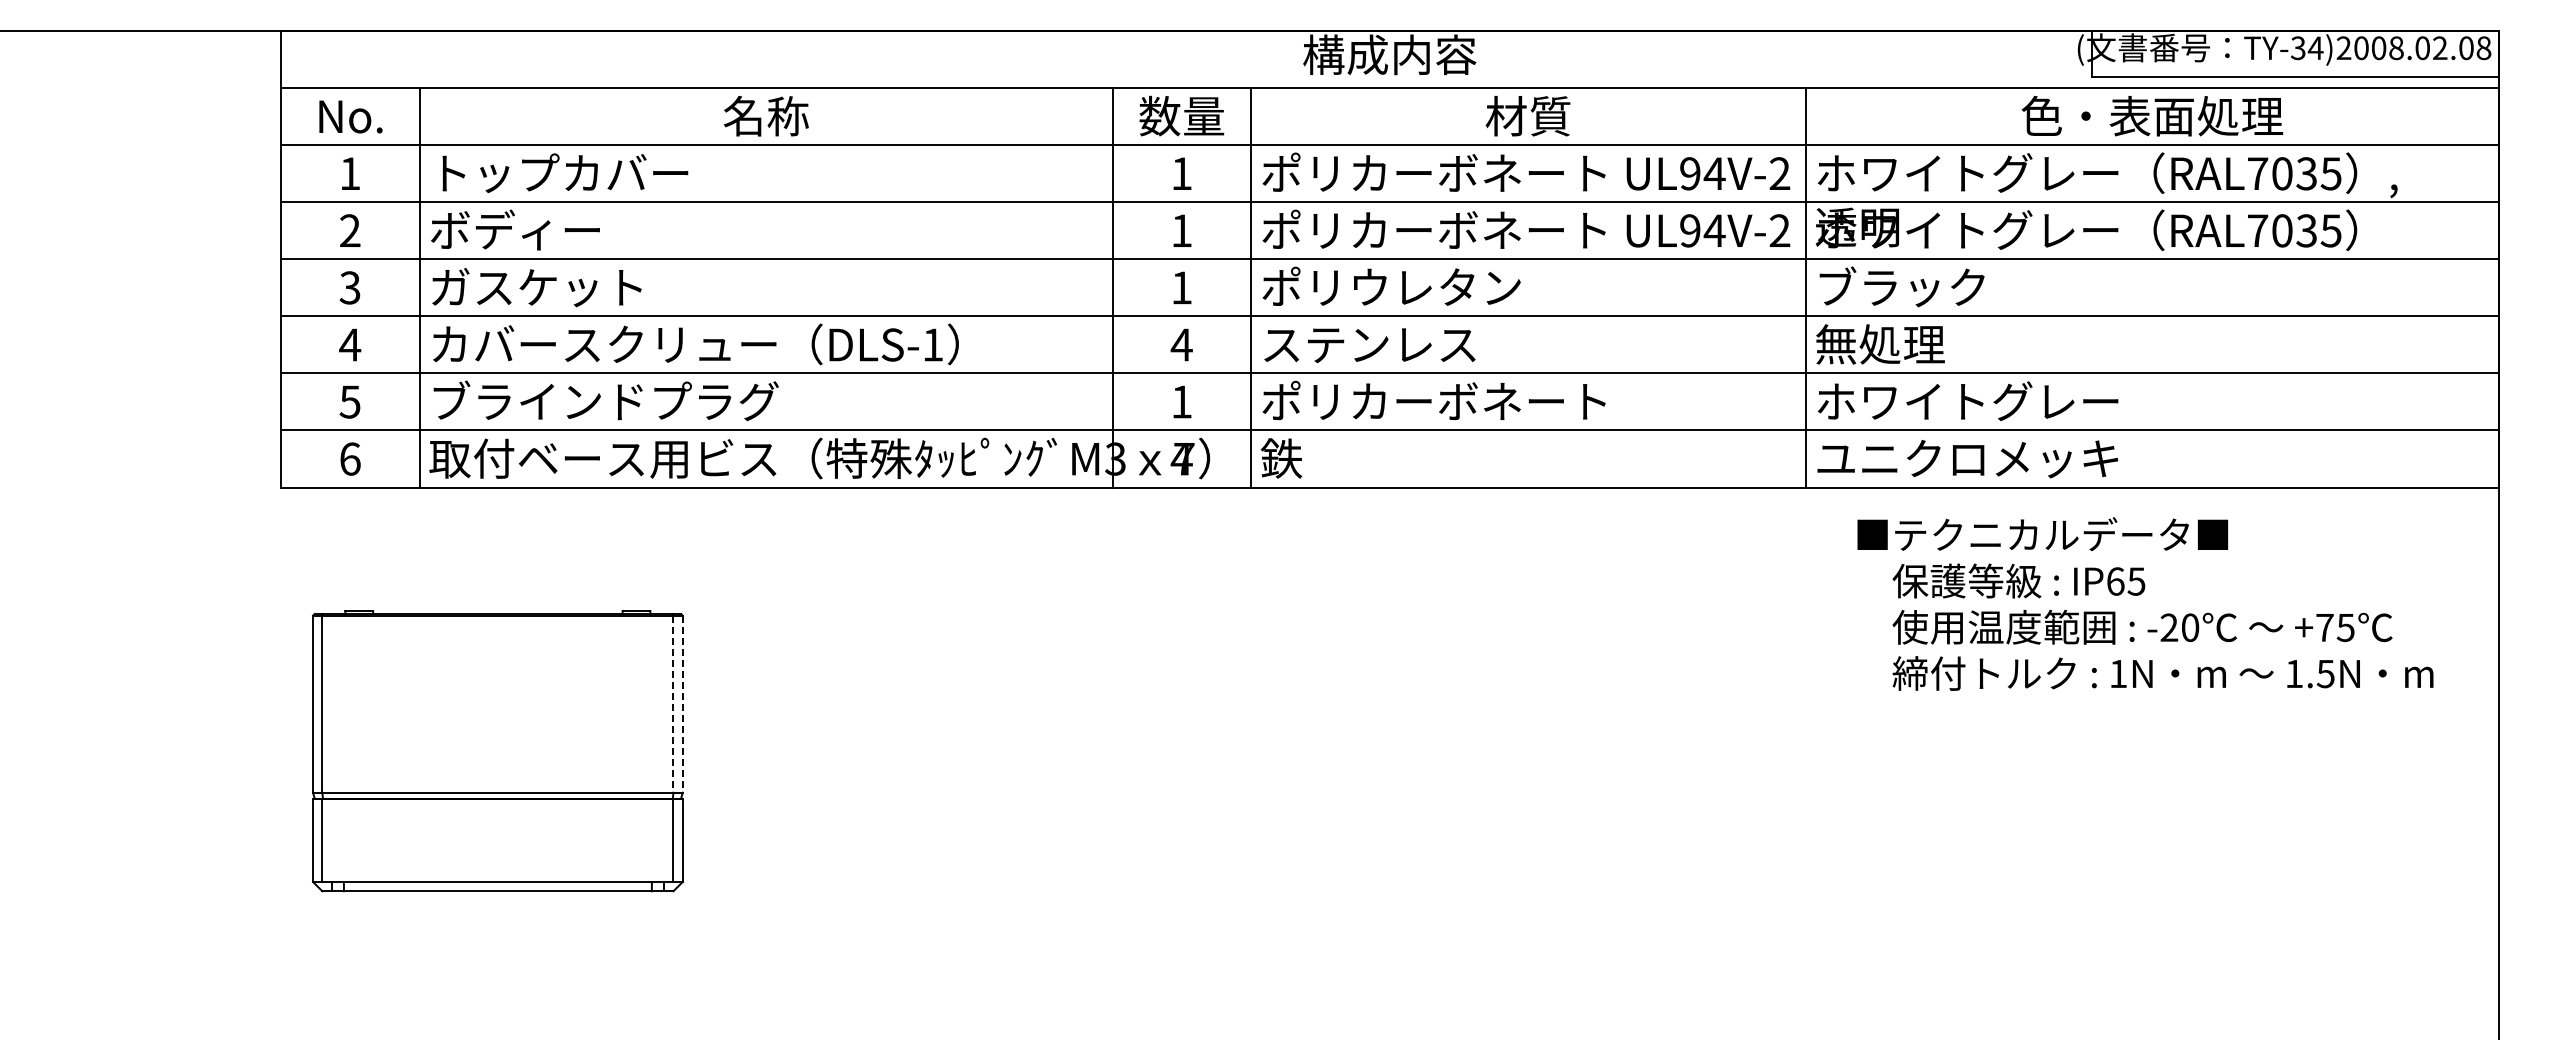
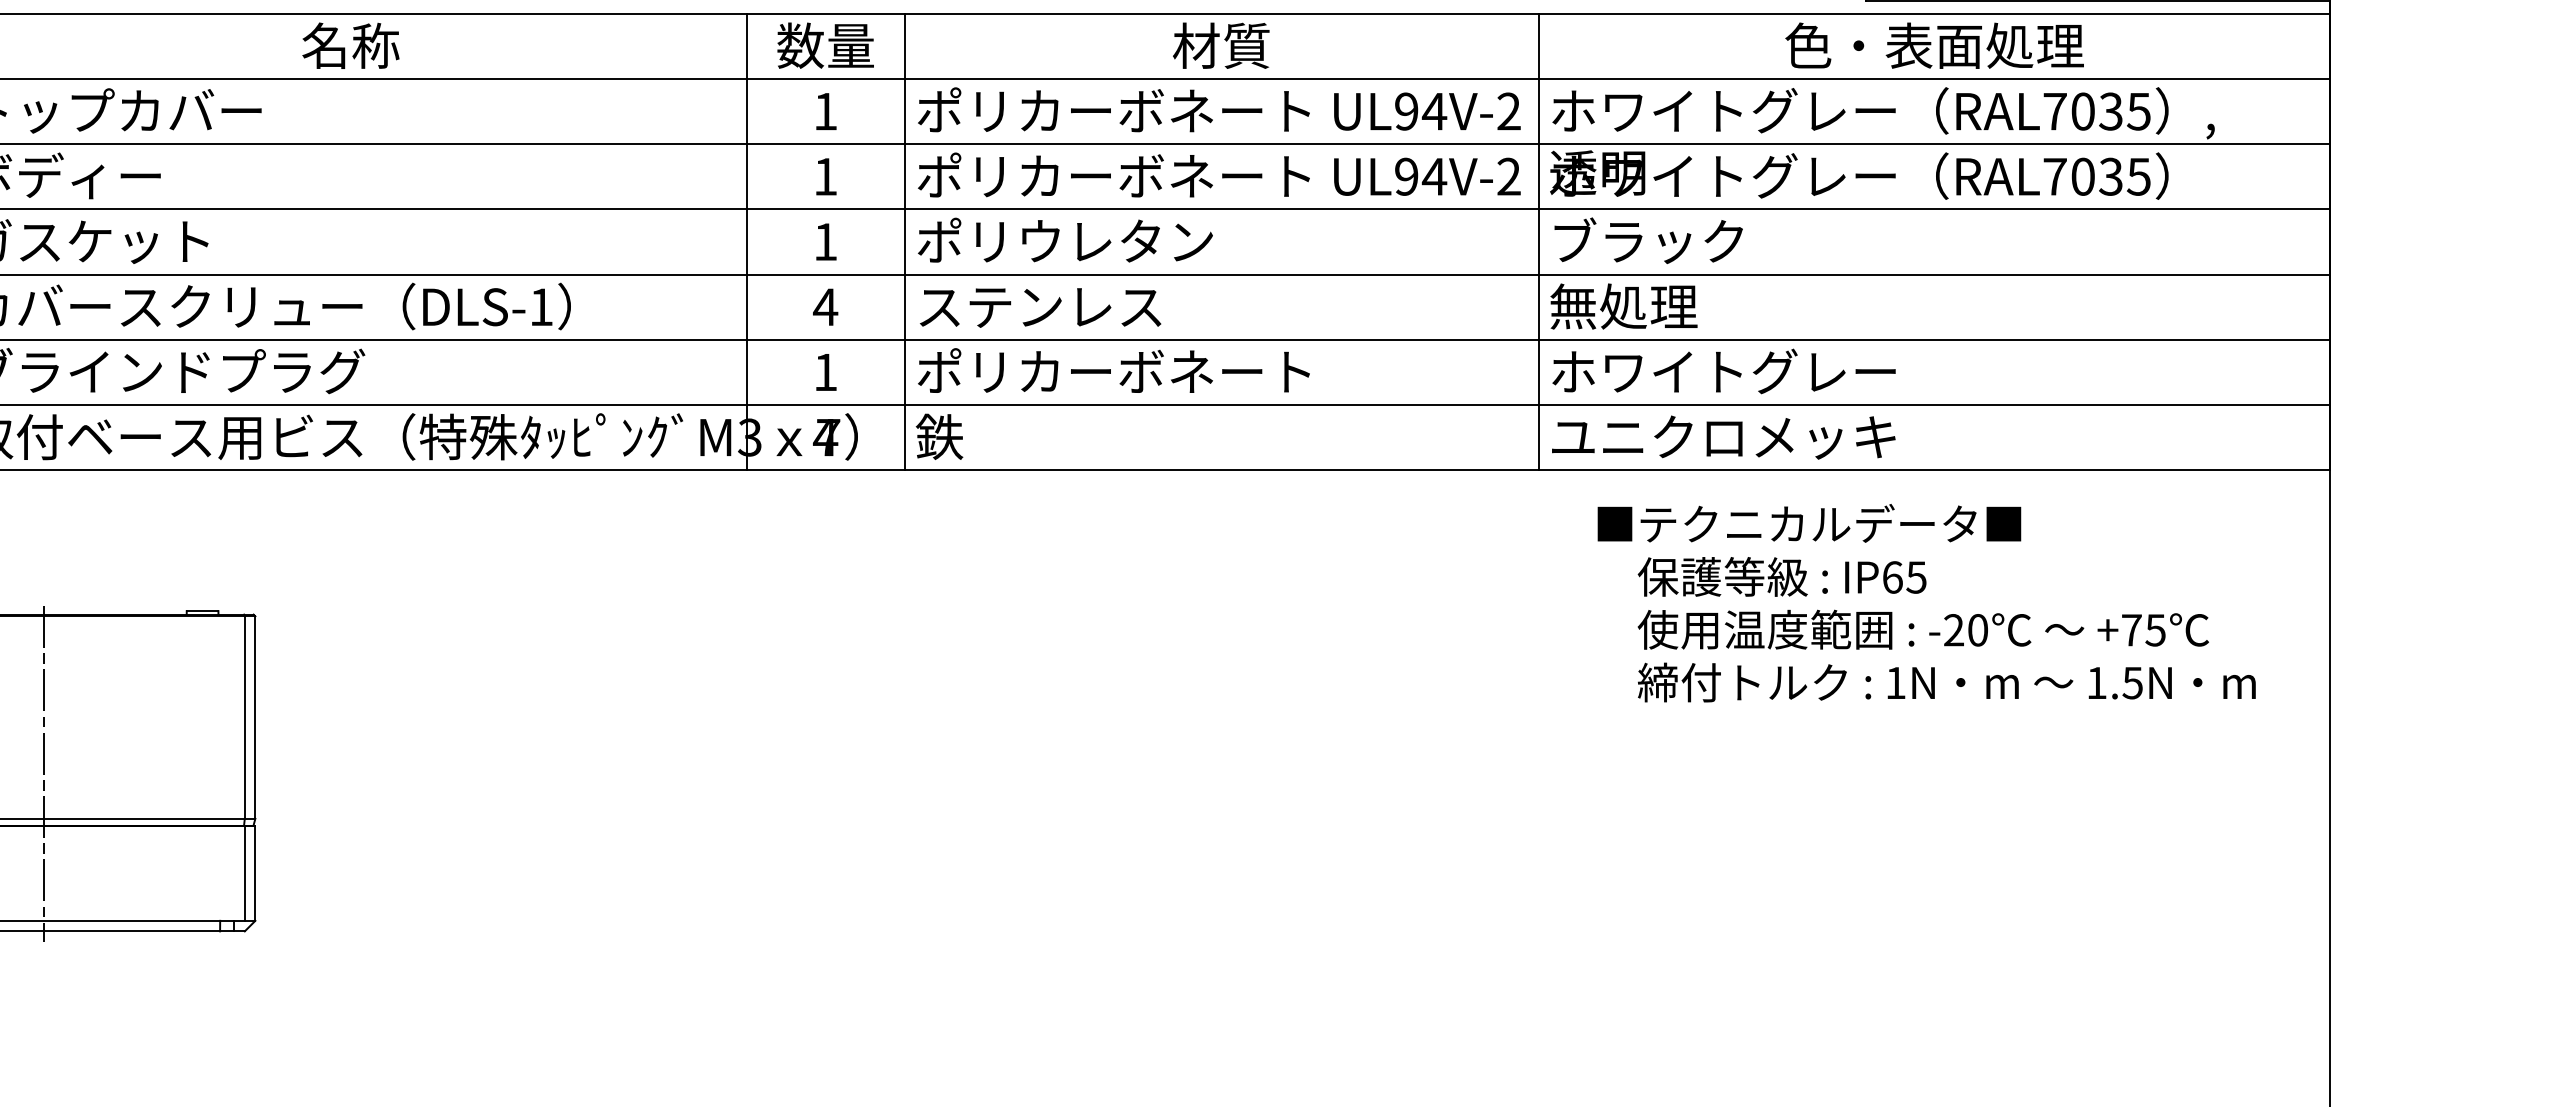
line: (673, 704) -> (244, 717), dashed -> solid
line: (682, 704) -> (255, 717), dashed -> solid
line: (497, 753) -> (43, 773), added

